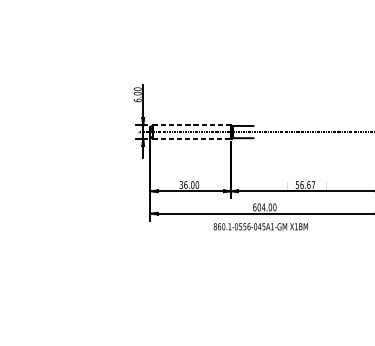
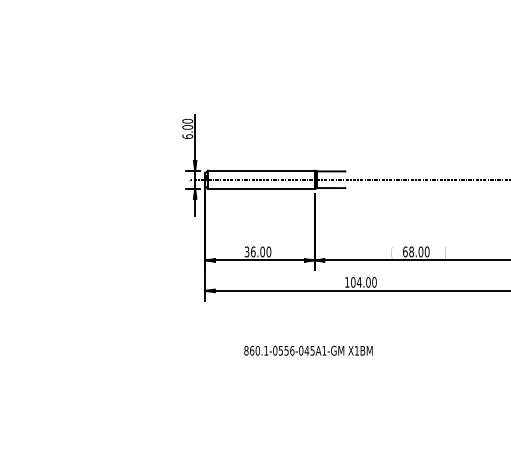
line: (191, 125) -> (260, 170), dashed -> solid
line: (191, 138) -> (261, 188), dashed -> solid
text: (305, 184) -> (416, 251), 56.67 -> 68.00
text: (255, 207) -> (347, 282), 604.00 -> 104.00
text: (260, 226) -> (308, 350), moved

